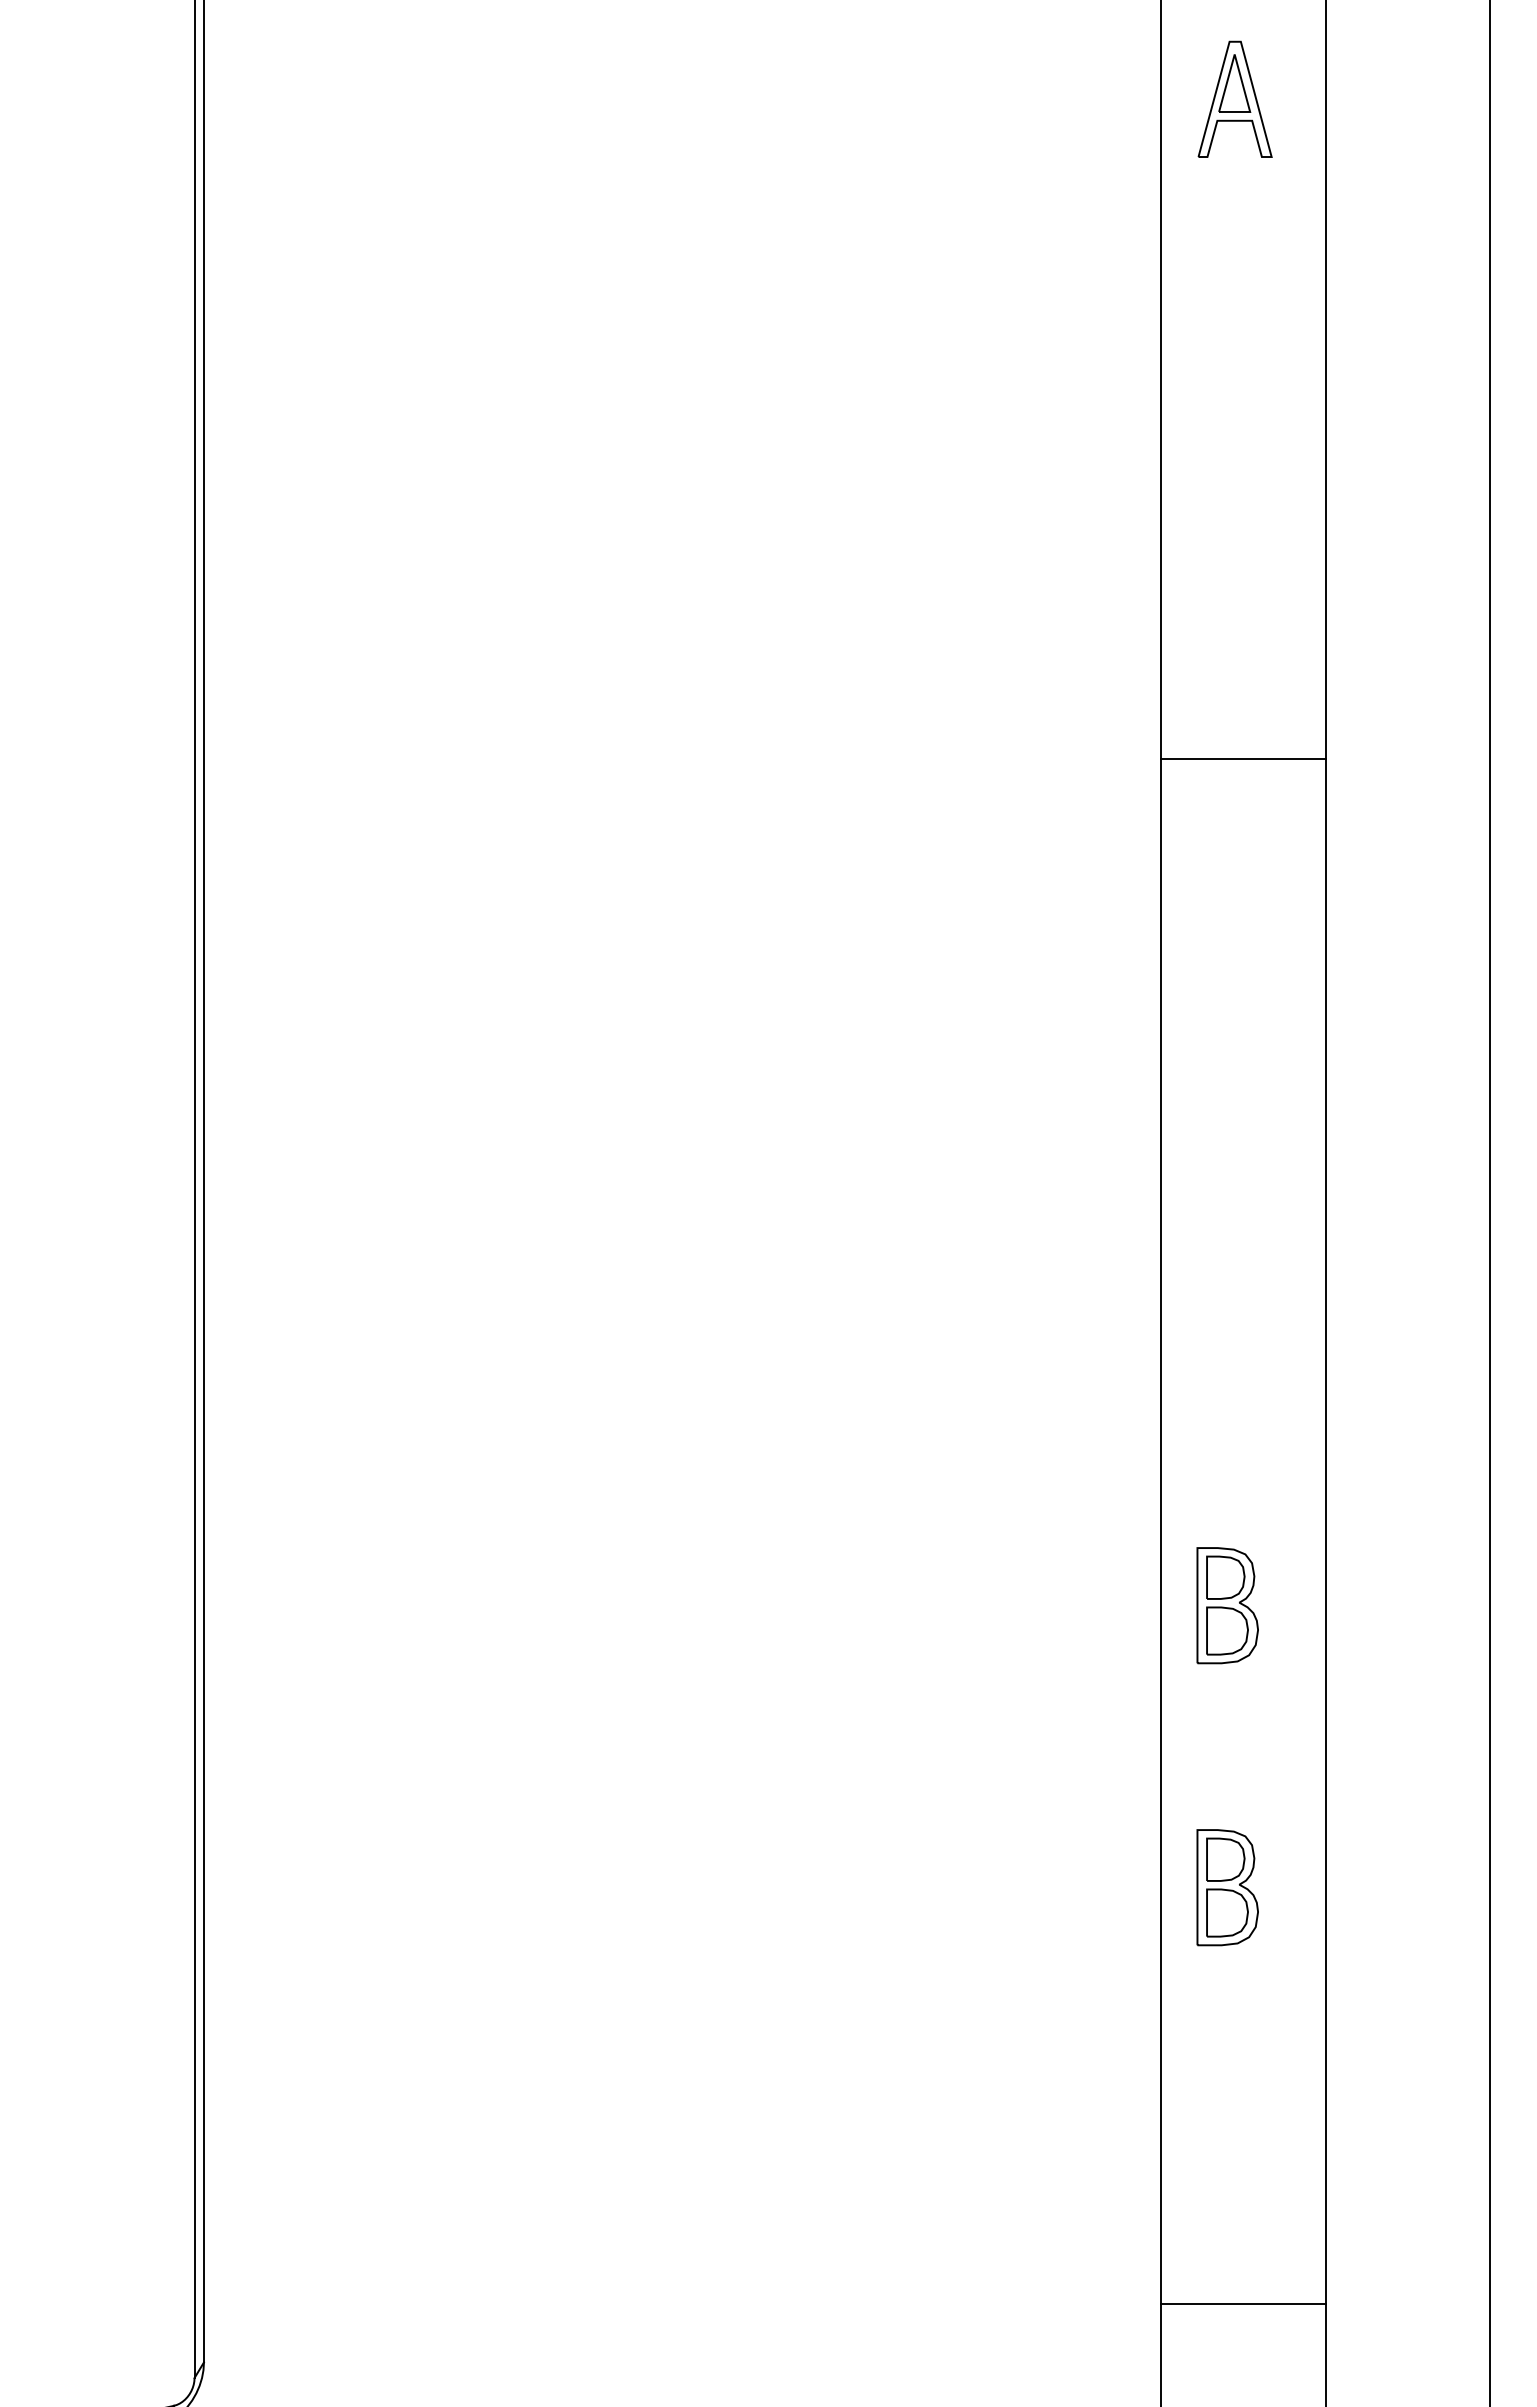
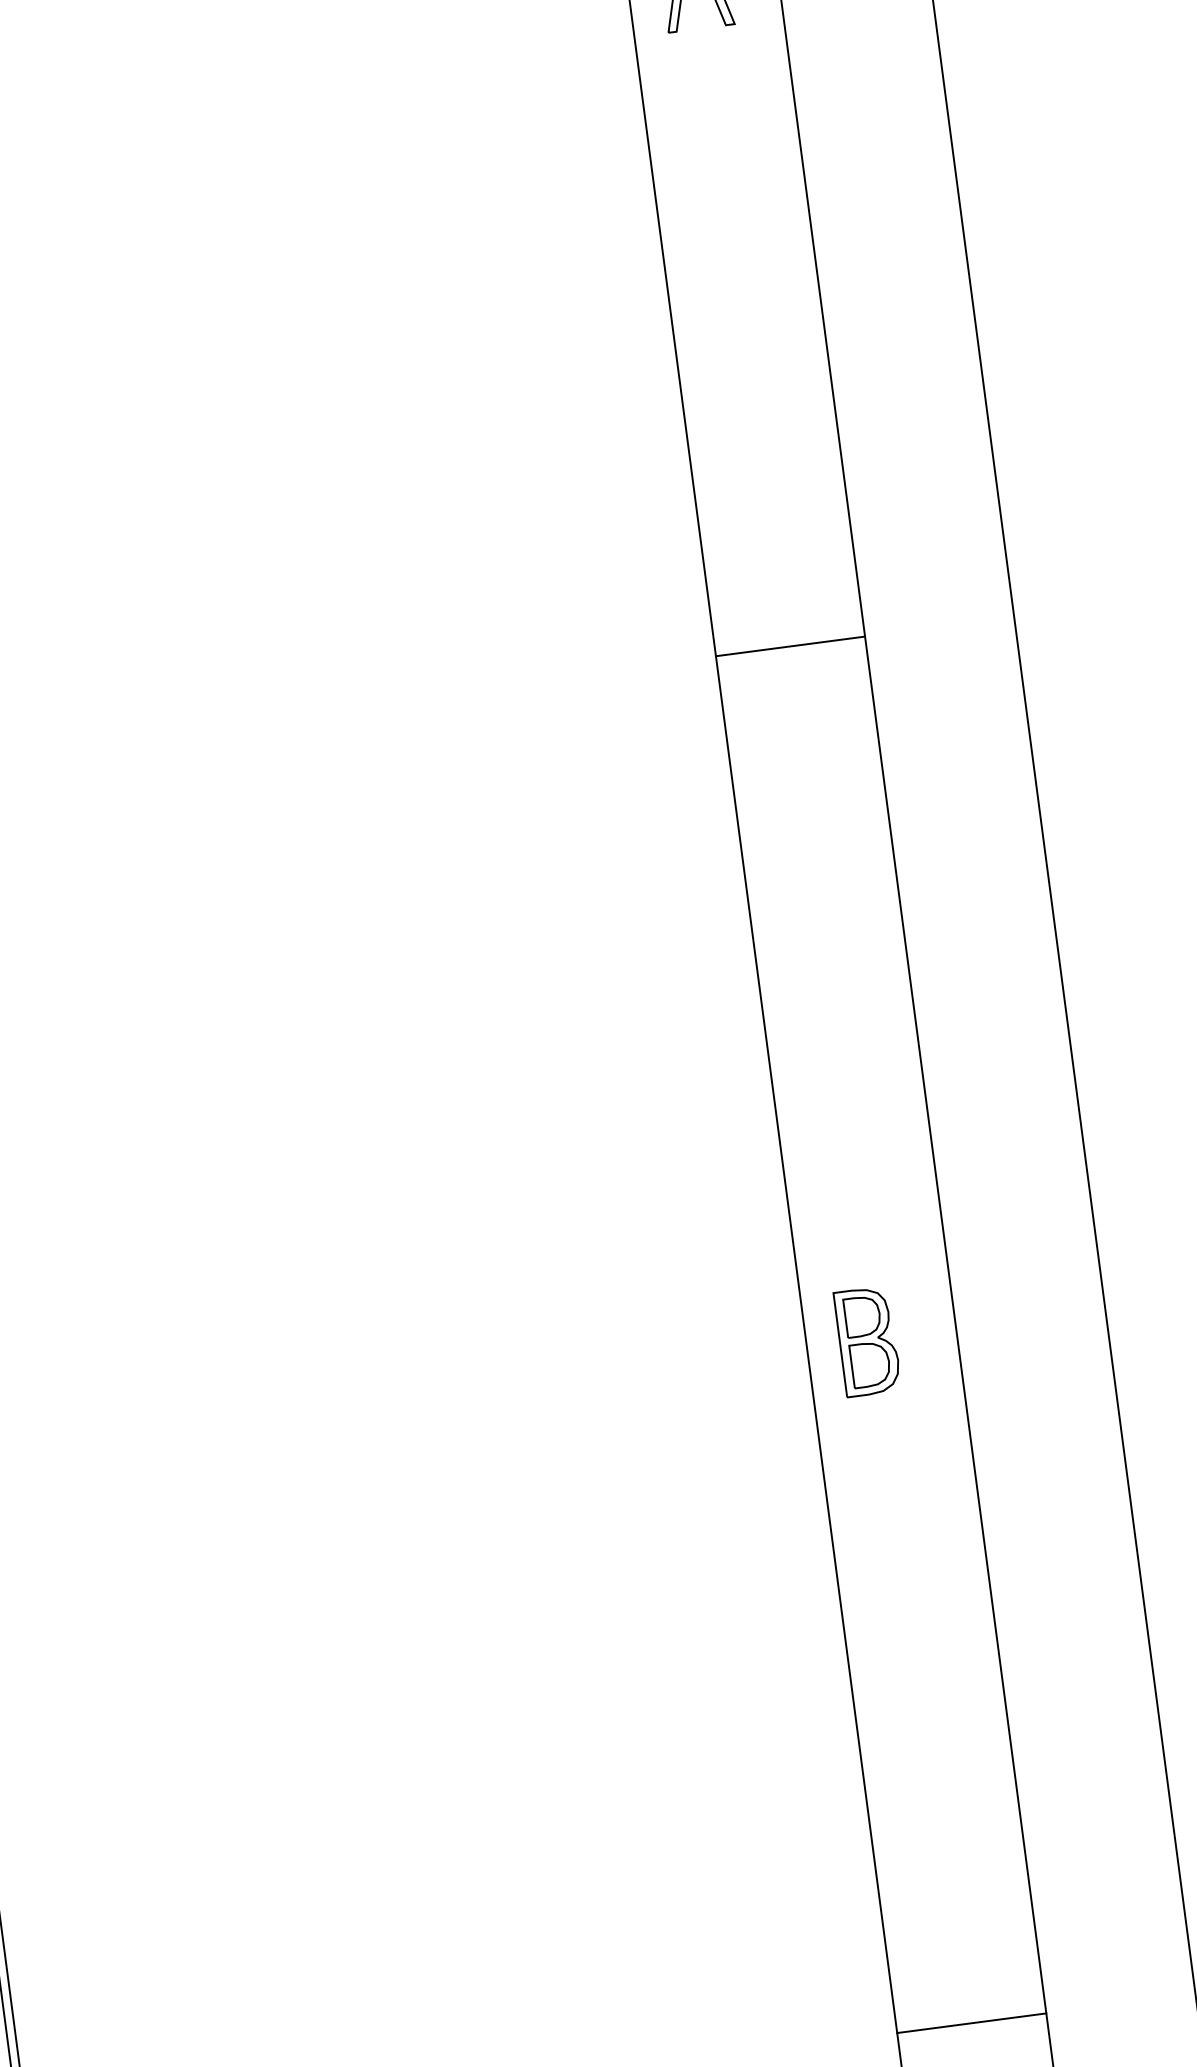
line: (1242, 759) -> (789, 646), moved
part: (1227, 1887) -> (901, 1596), removed
line: (1242, 2304) -> (971, 2023), moved

